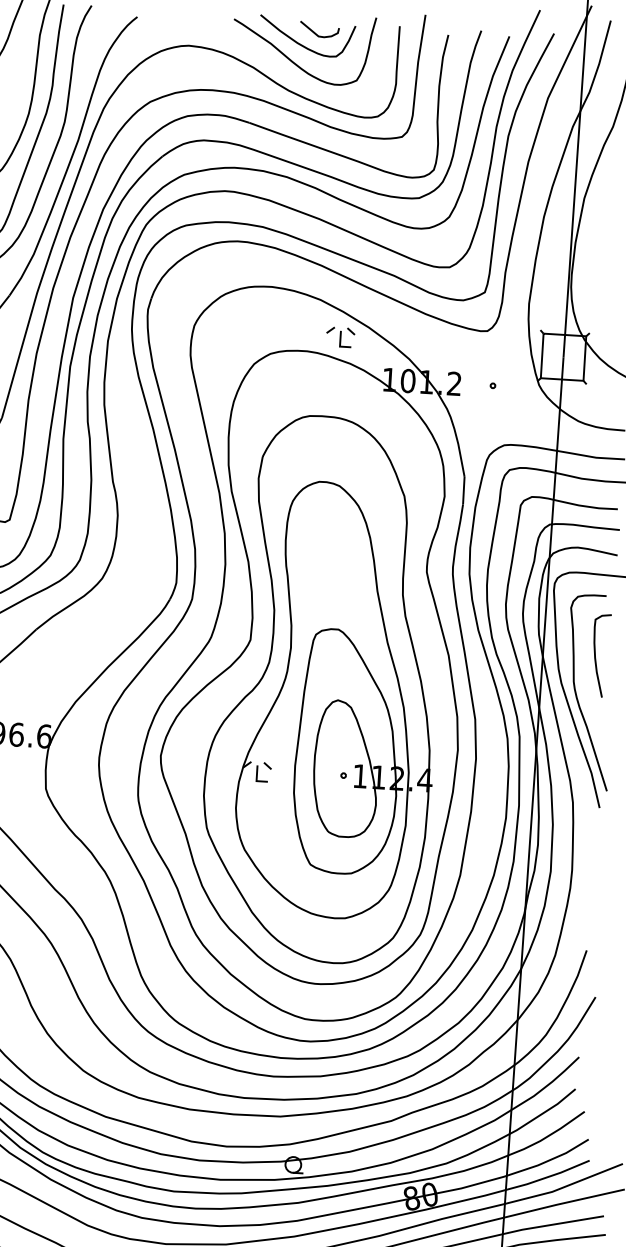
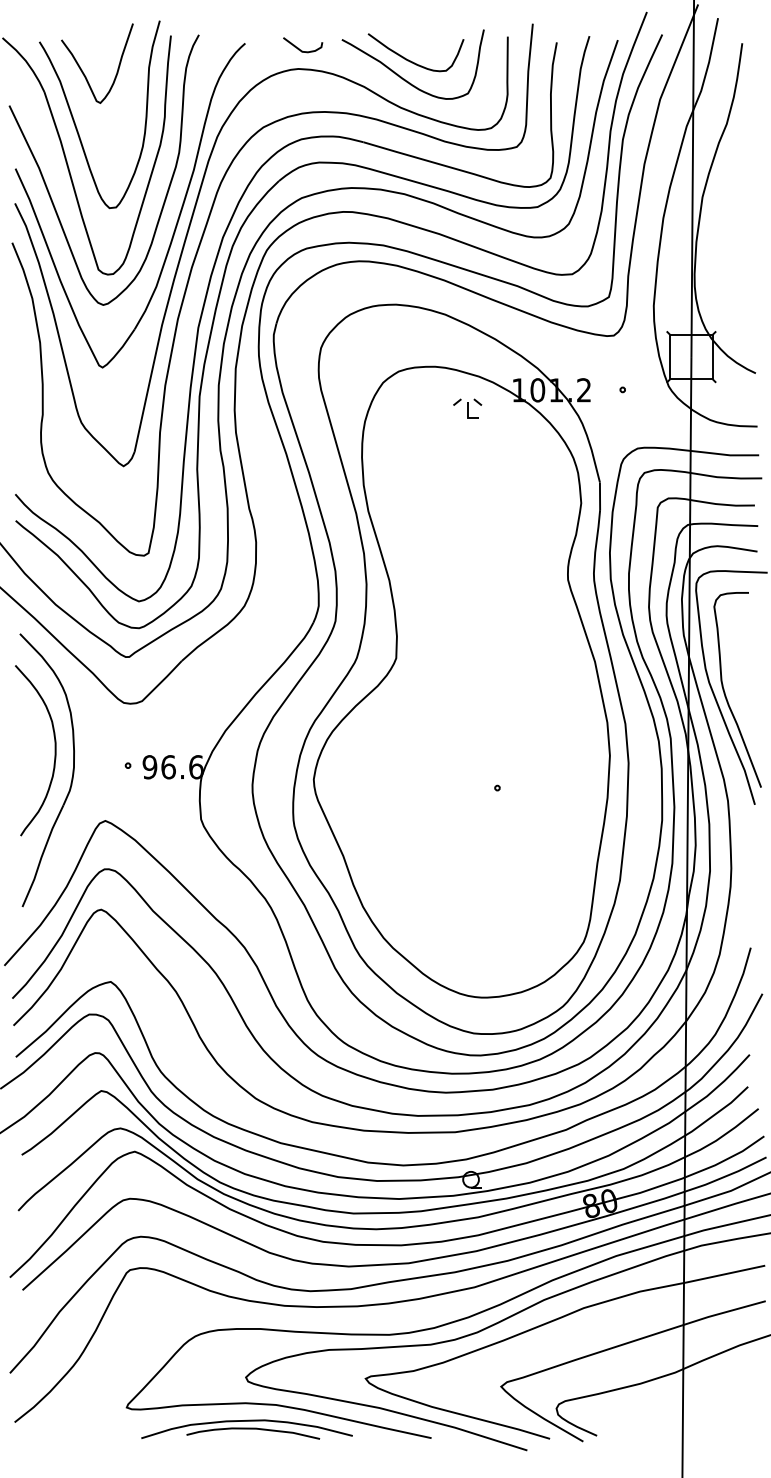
curve: (315, 32) -> (299, 48), moved
part: (340, 337) -> (467, 408), moved
curve: (596, 657) -> (742, 654), removed
part: (323, 688) -> (472, 702), removed

